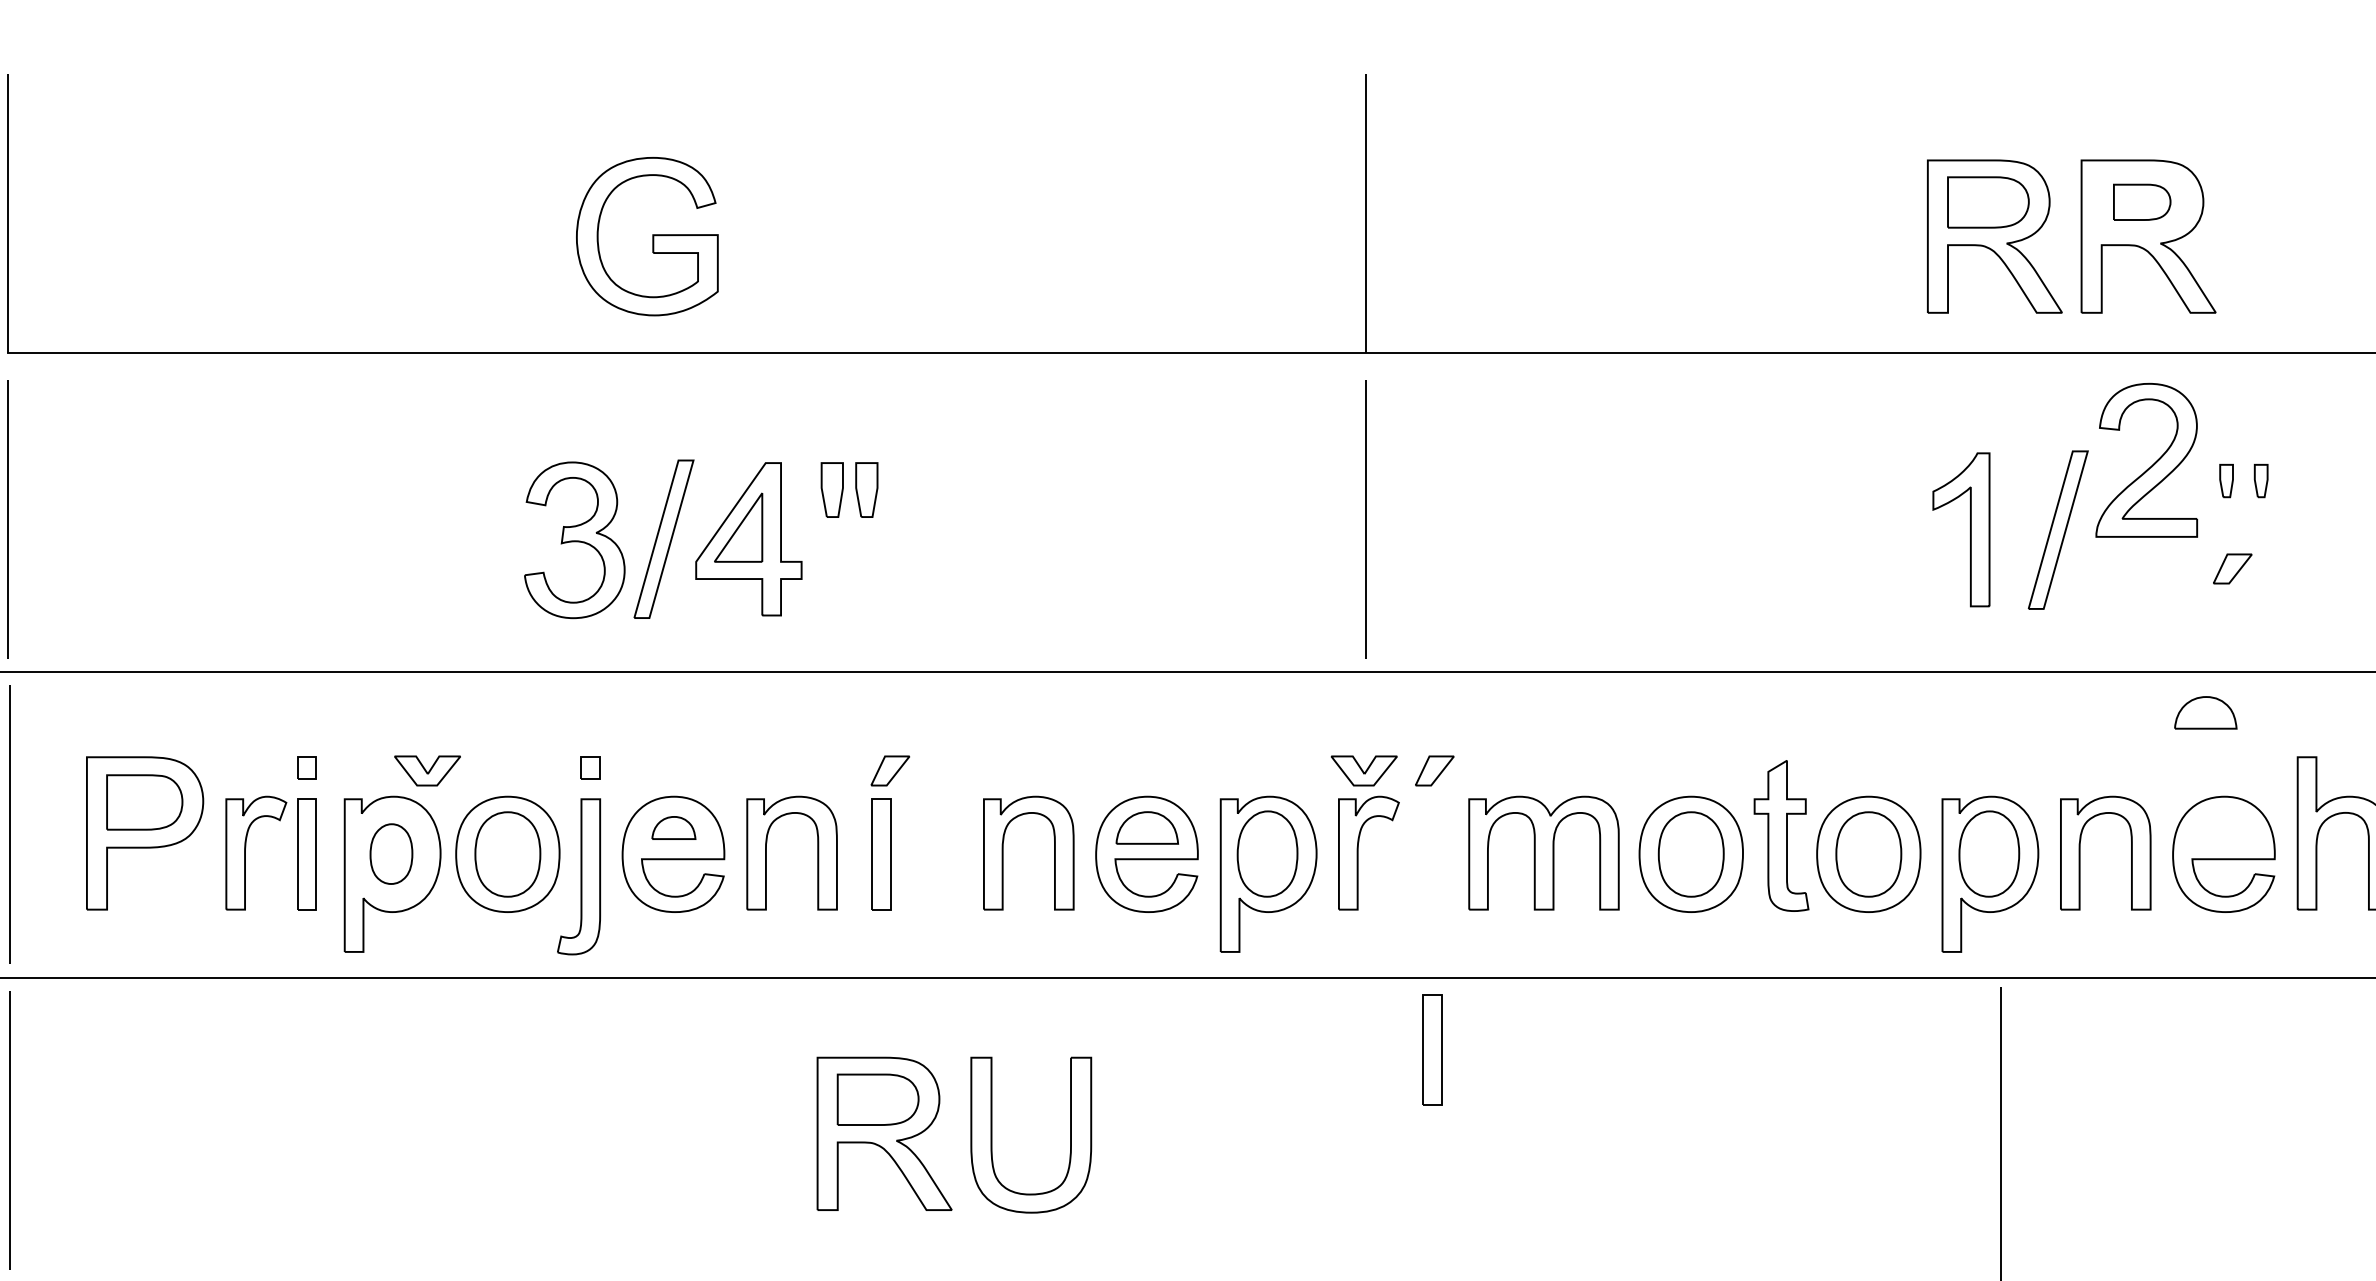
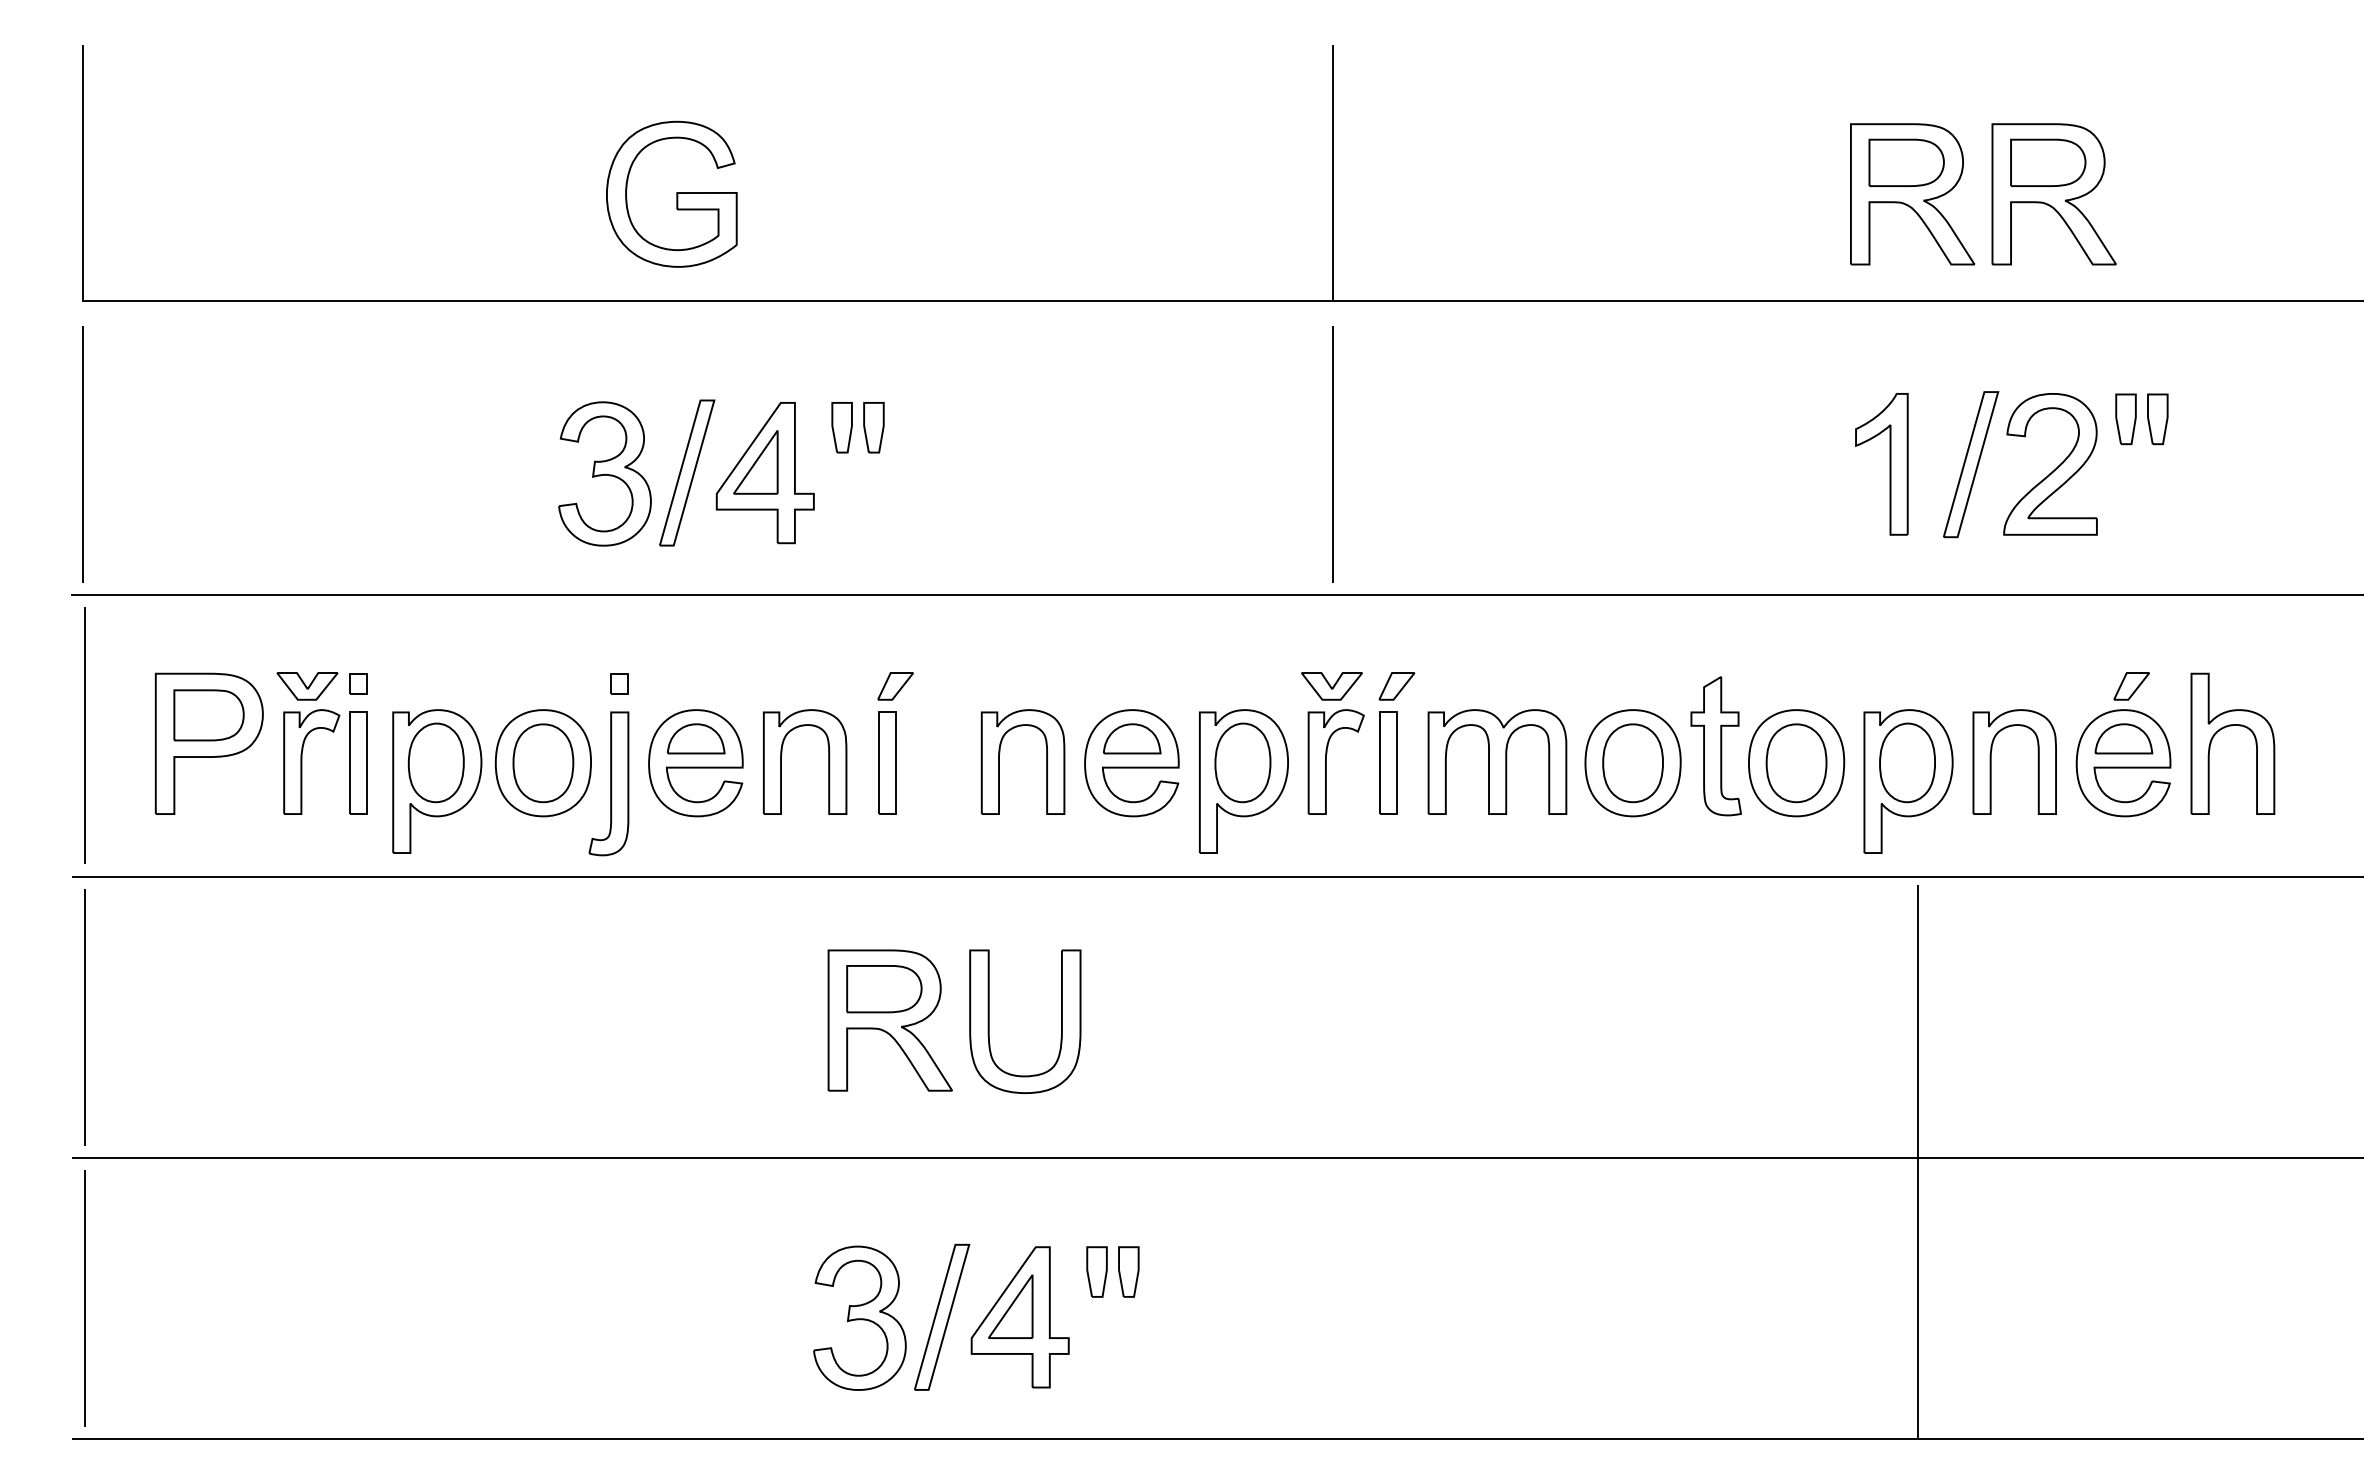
part: (2142, 202) -> (2048, 162), size x1.43
part: (2152, 464) -> (2055, 468), moved
part: (2226, 481) -> (2125, 419), size x1.67
part: (2260, 481) -> (2157, 419), size x1.67
part: (2232, 569) -> (2131, 686), moved
part: (2205, 712) -> (2123, 738), moved
part: (427, 771) -> (307, 686), moved
part: (674, 827) -> (696, 738), size x1.43
part: (390, 853) -> (435, 762), size x1.43
part: (1432, 1049) -> (1388, 762), moved

